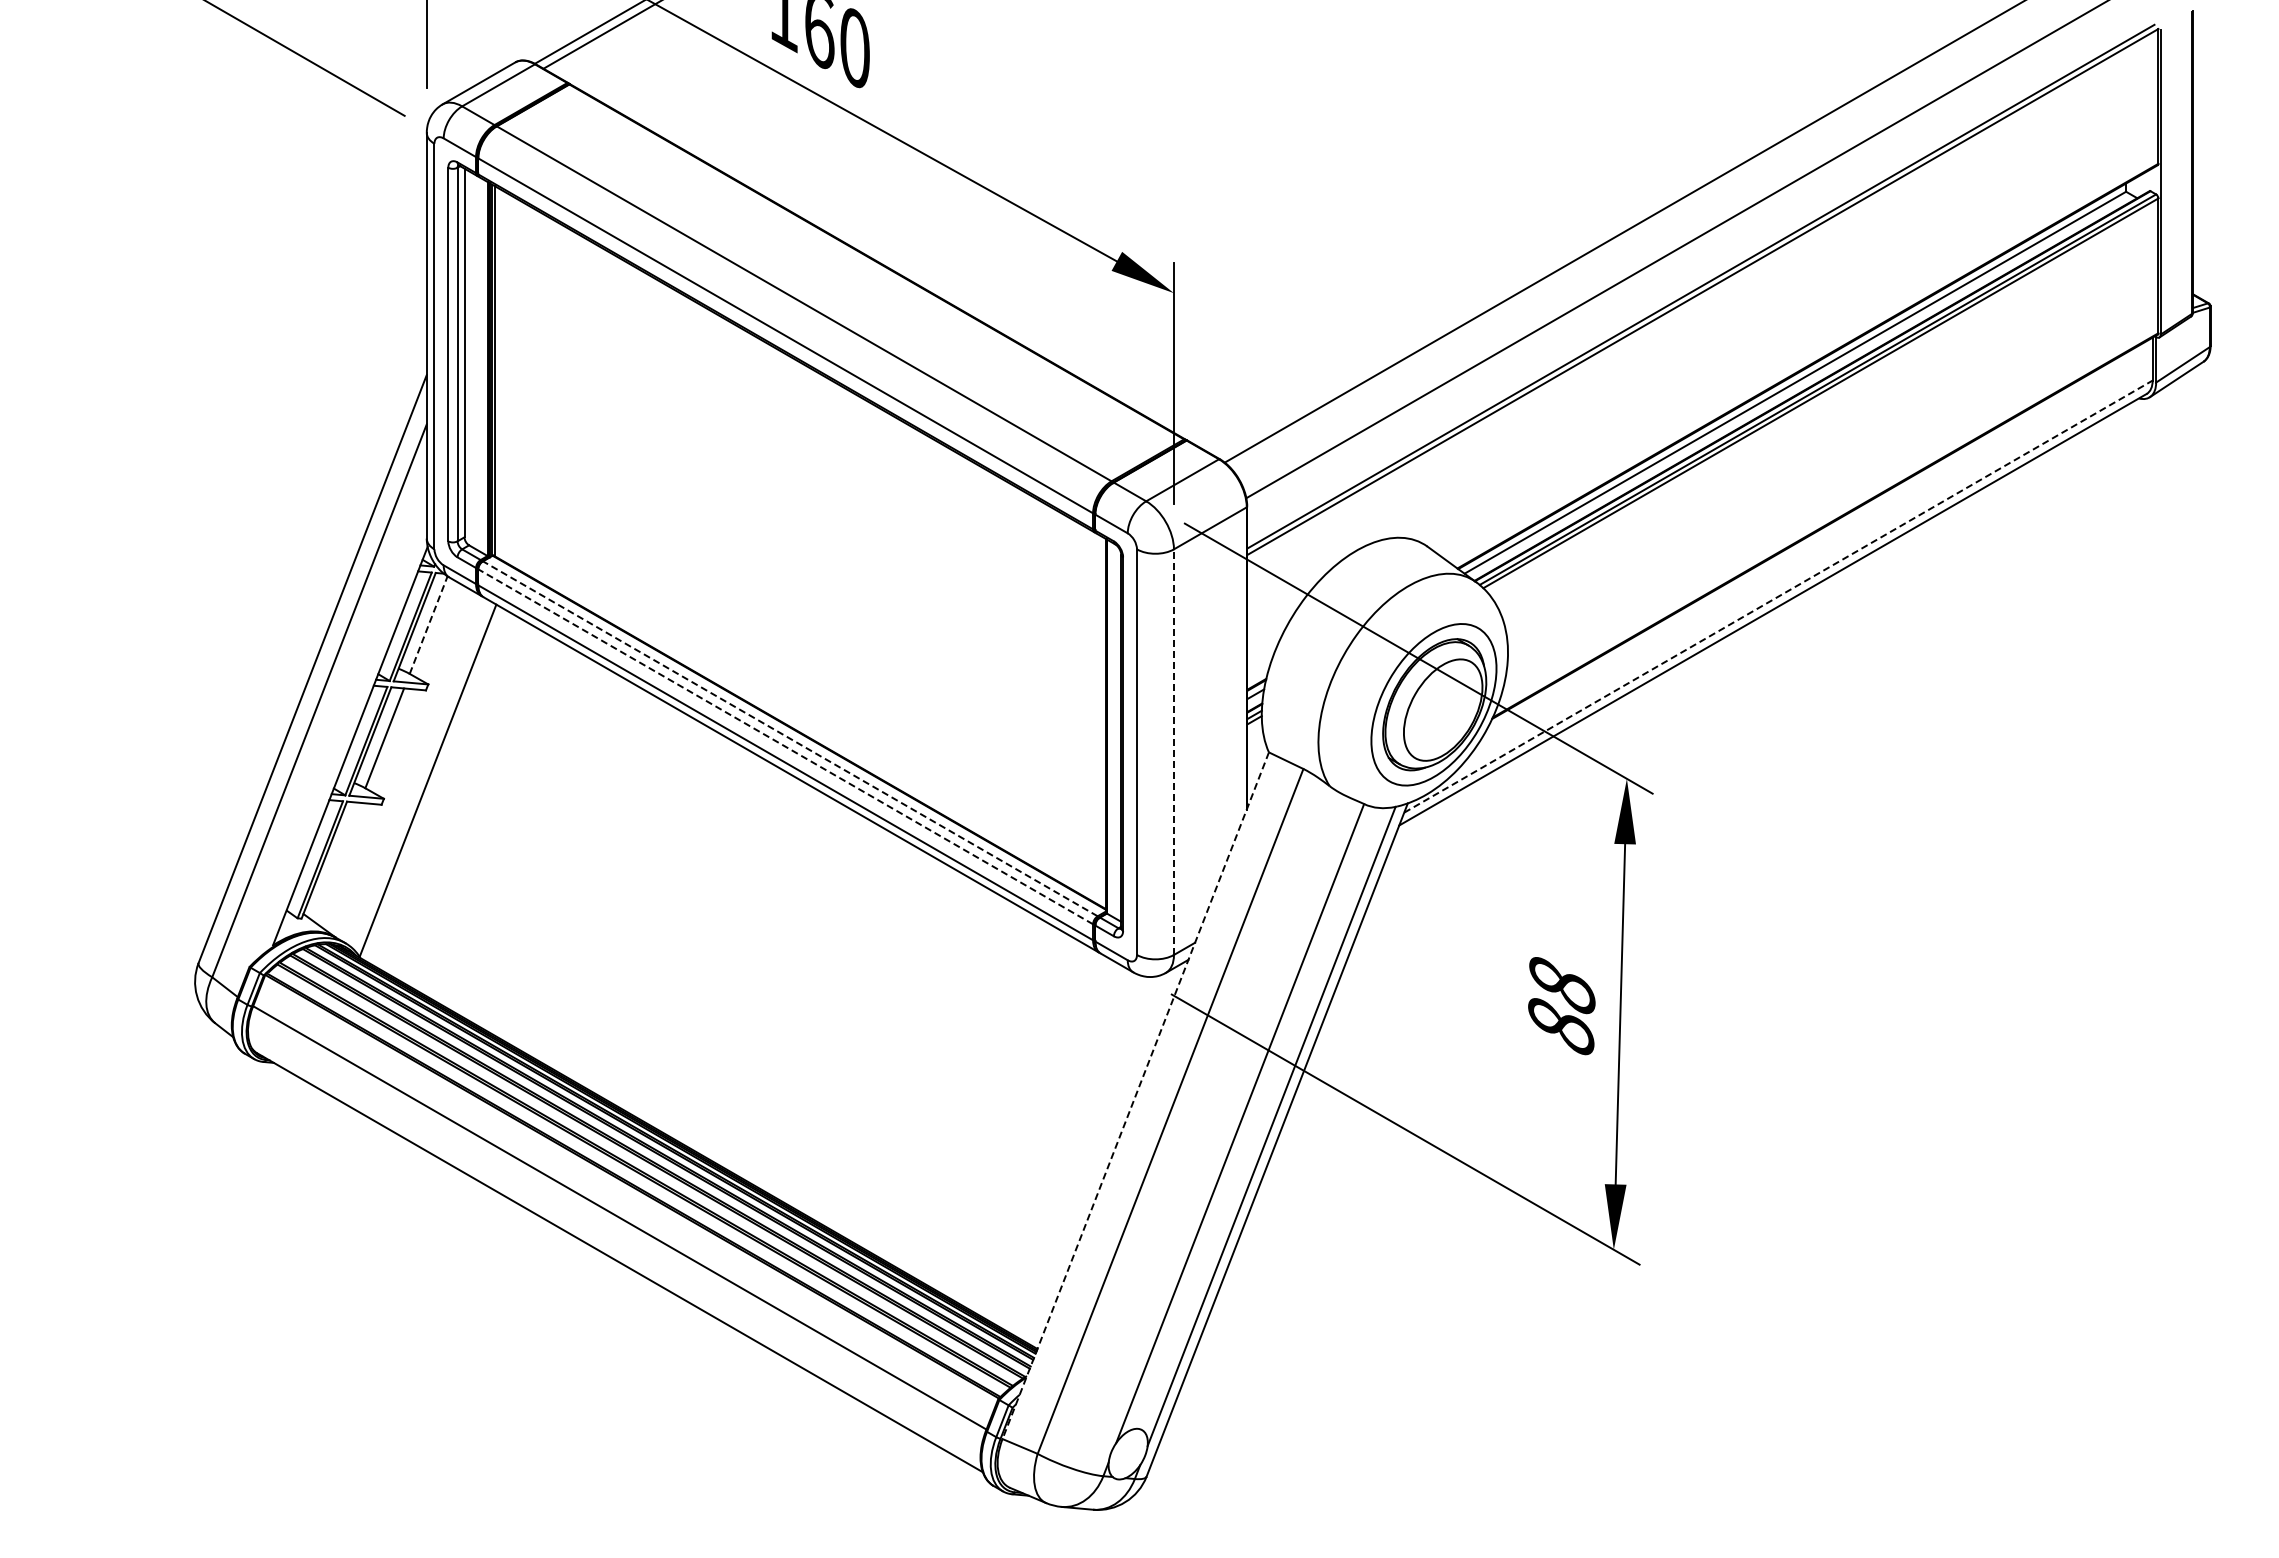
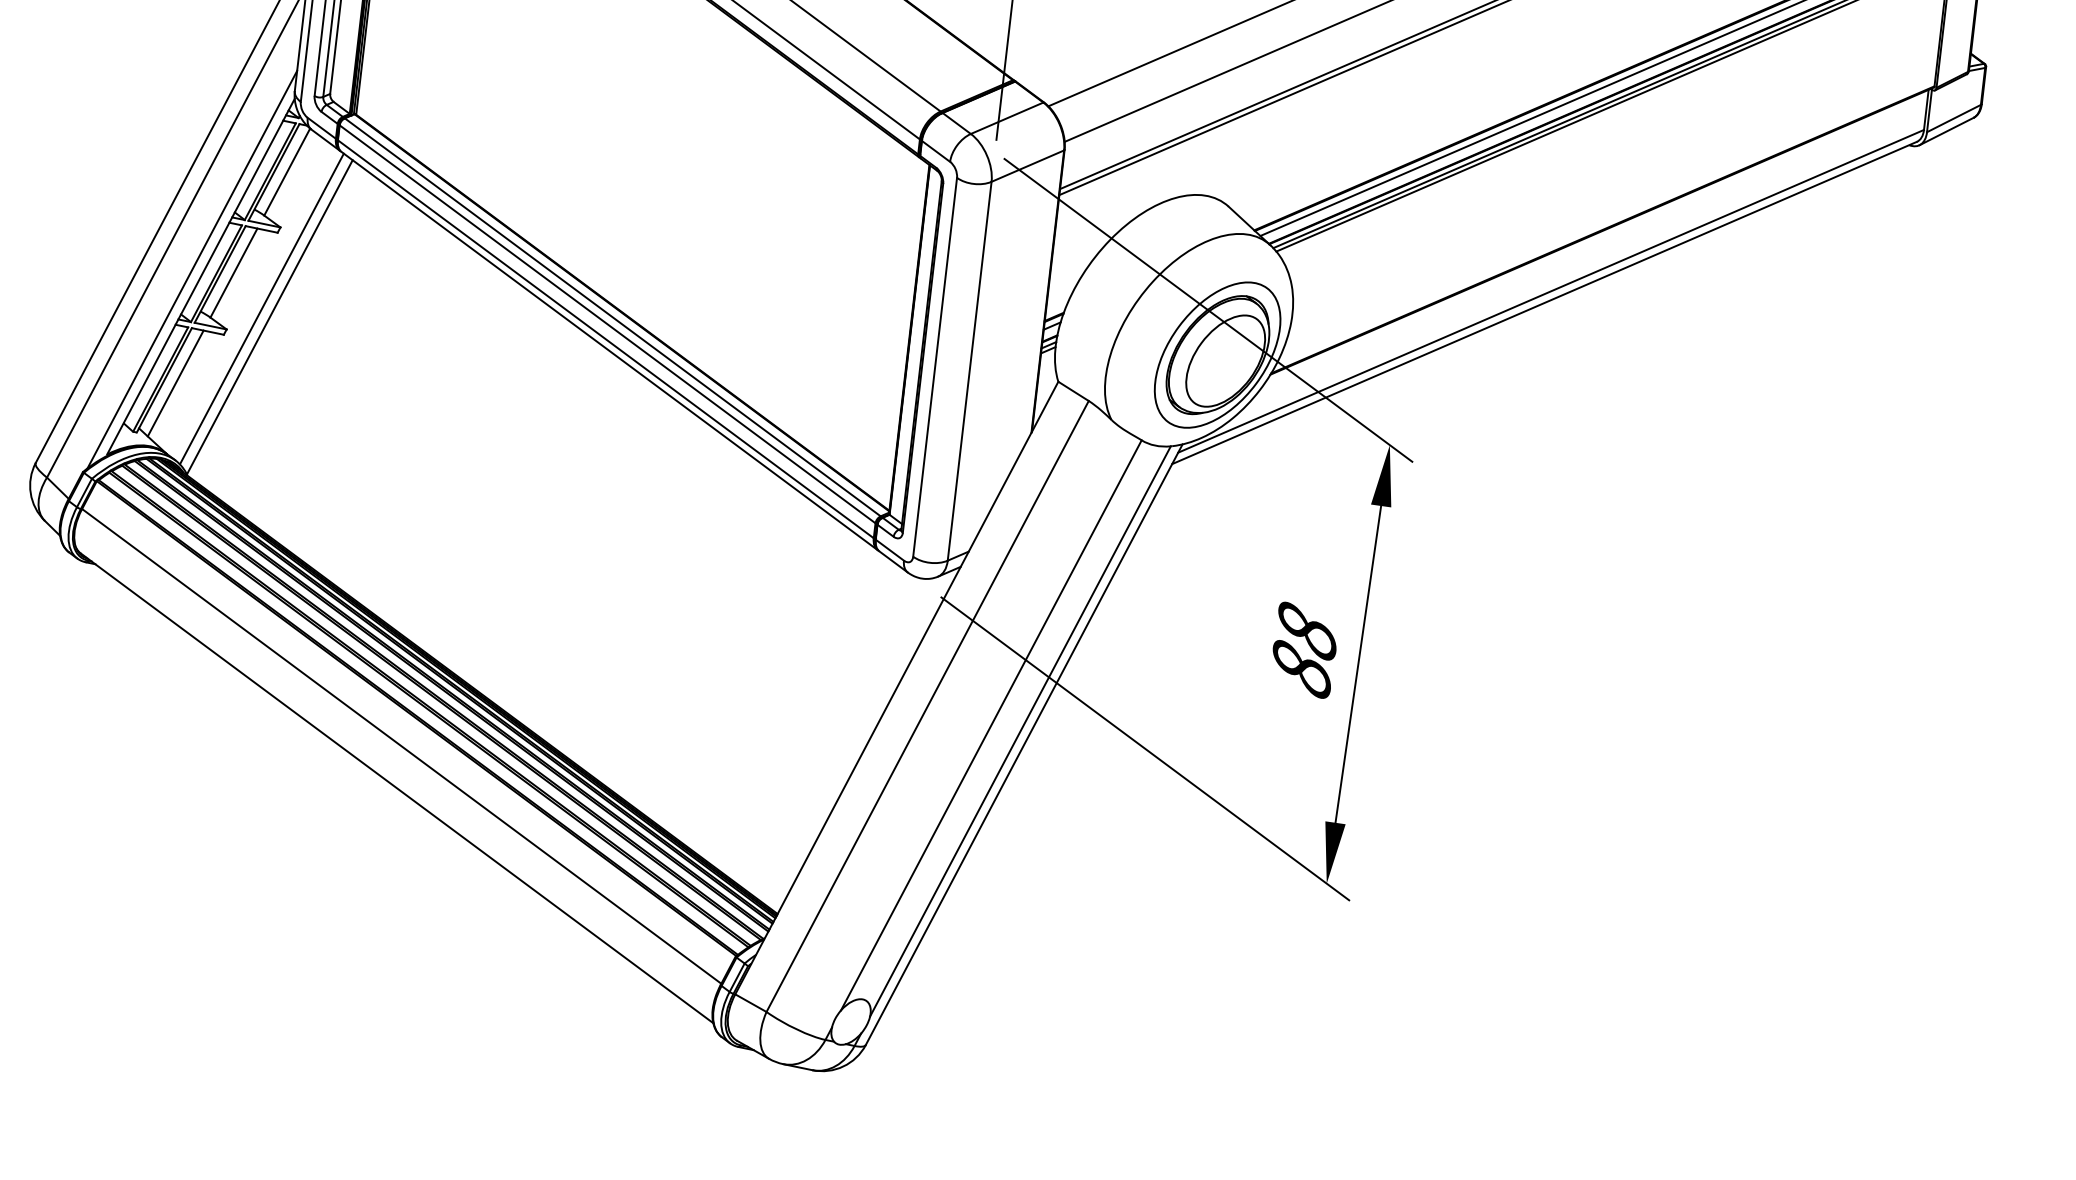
line: (1778, 596) -> (1551, 291), dashed -> solid
line: (428, 624) -> (287, 171), dashed -> solid
line: (790, 738) -> (612, 317), dashed -> solid
line: (339, 739) -> (191, 269), added
line: (785, 746) -> (607, 324), dashed -> solid
line: (1173, 752) -> (969, 371), dashed -> solid
line: (418, 772) -> (261, 308), added
line: (336, 861) -> (175, 382), added
line: (1135, 1096) -> (896, 688), dashed -> solid

